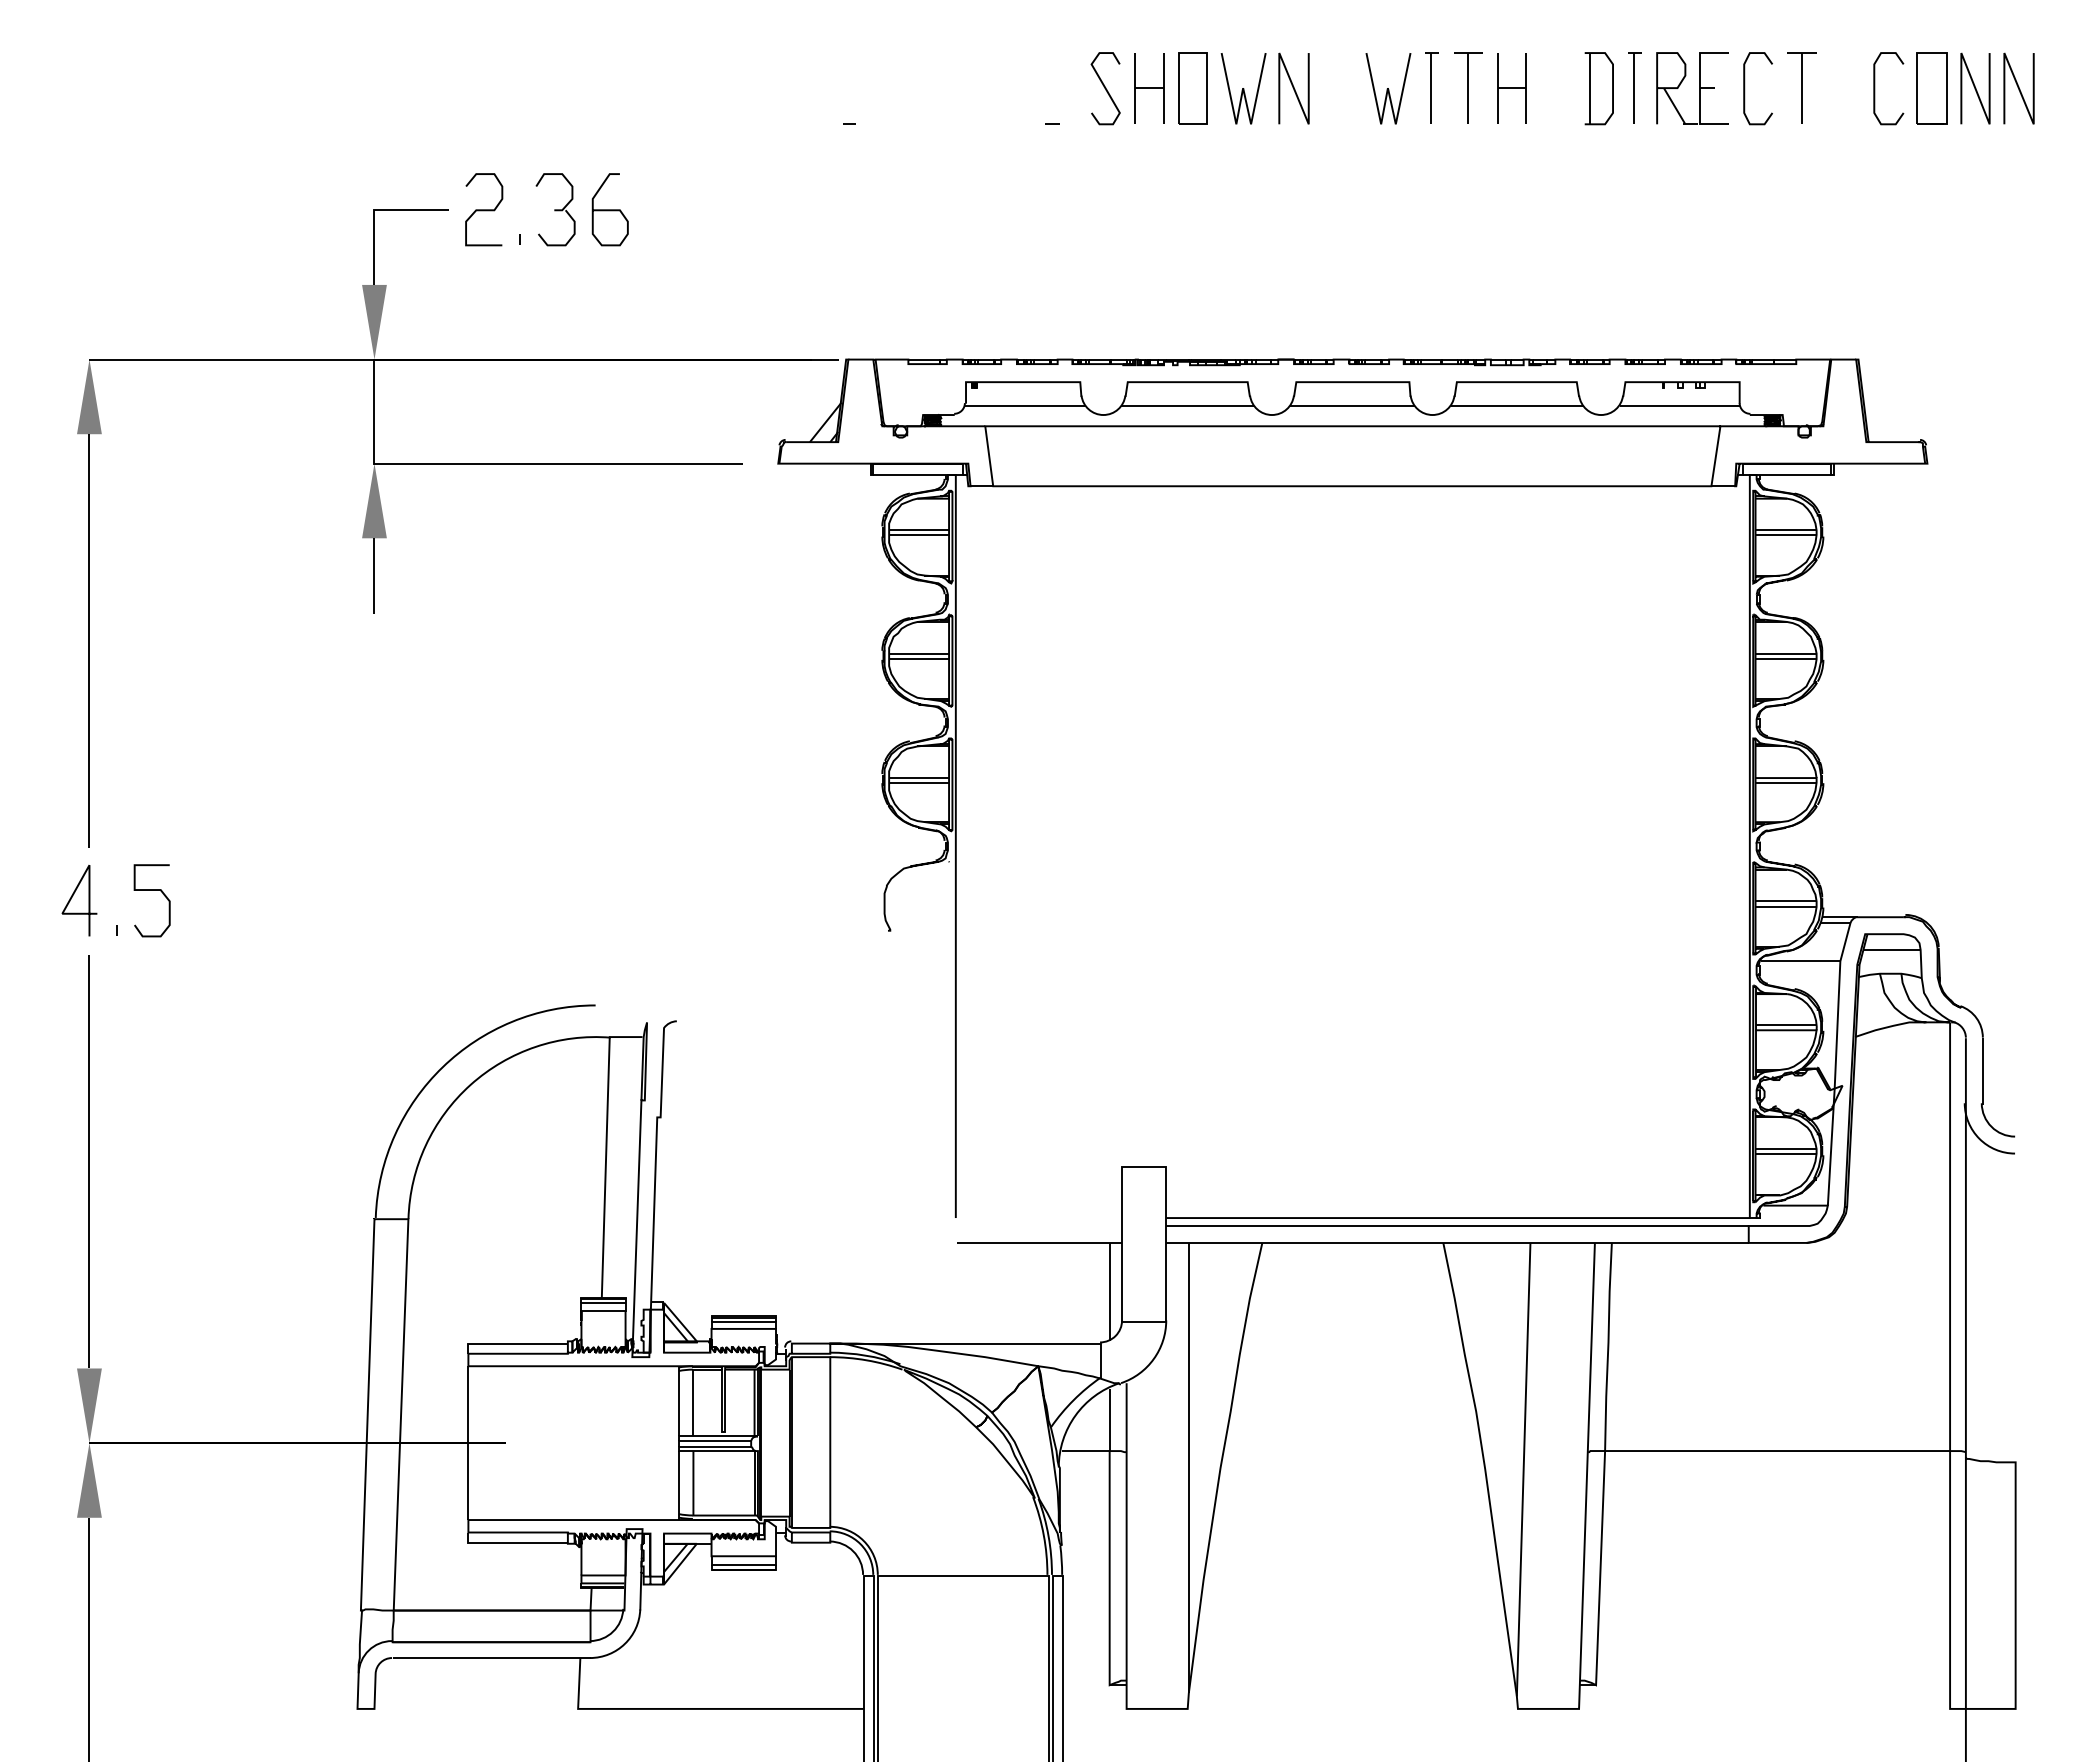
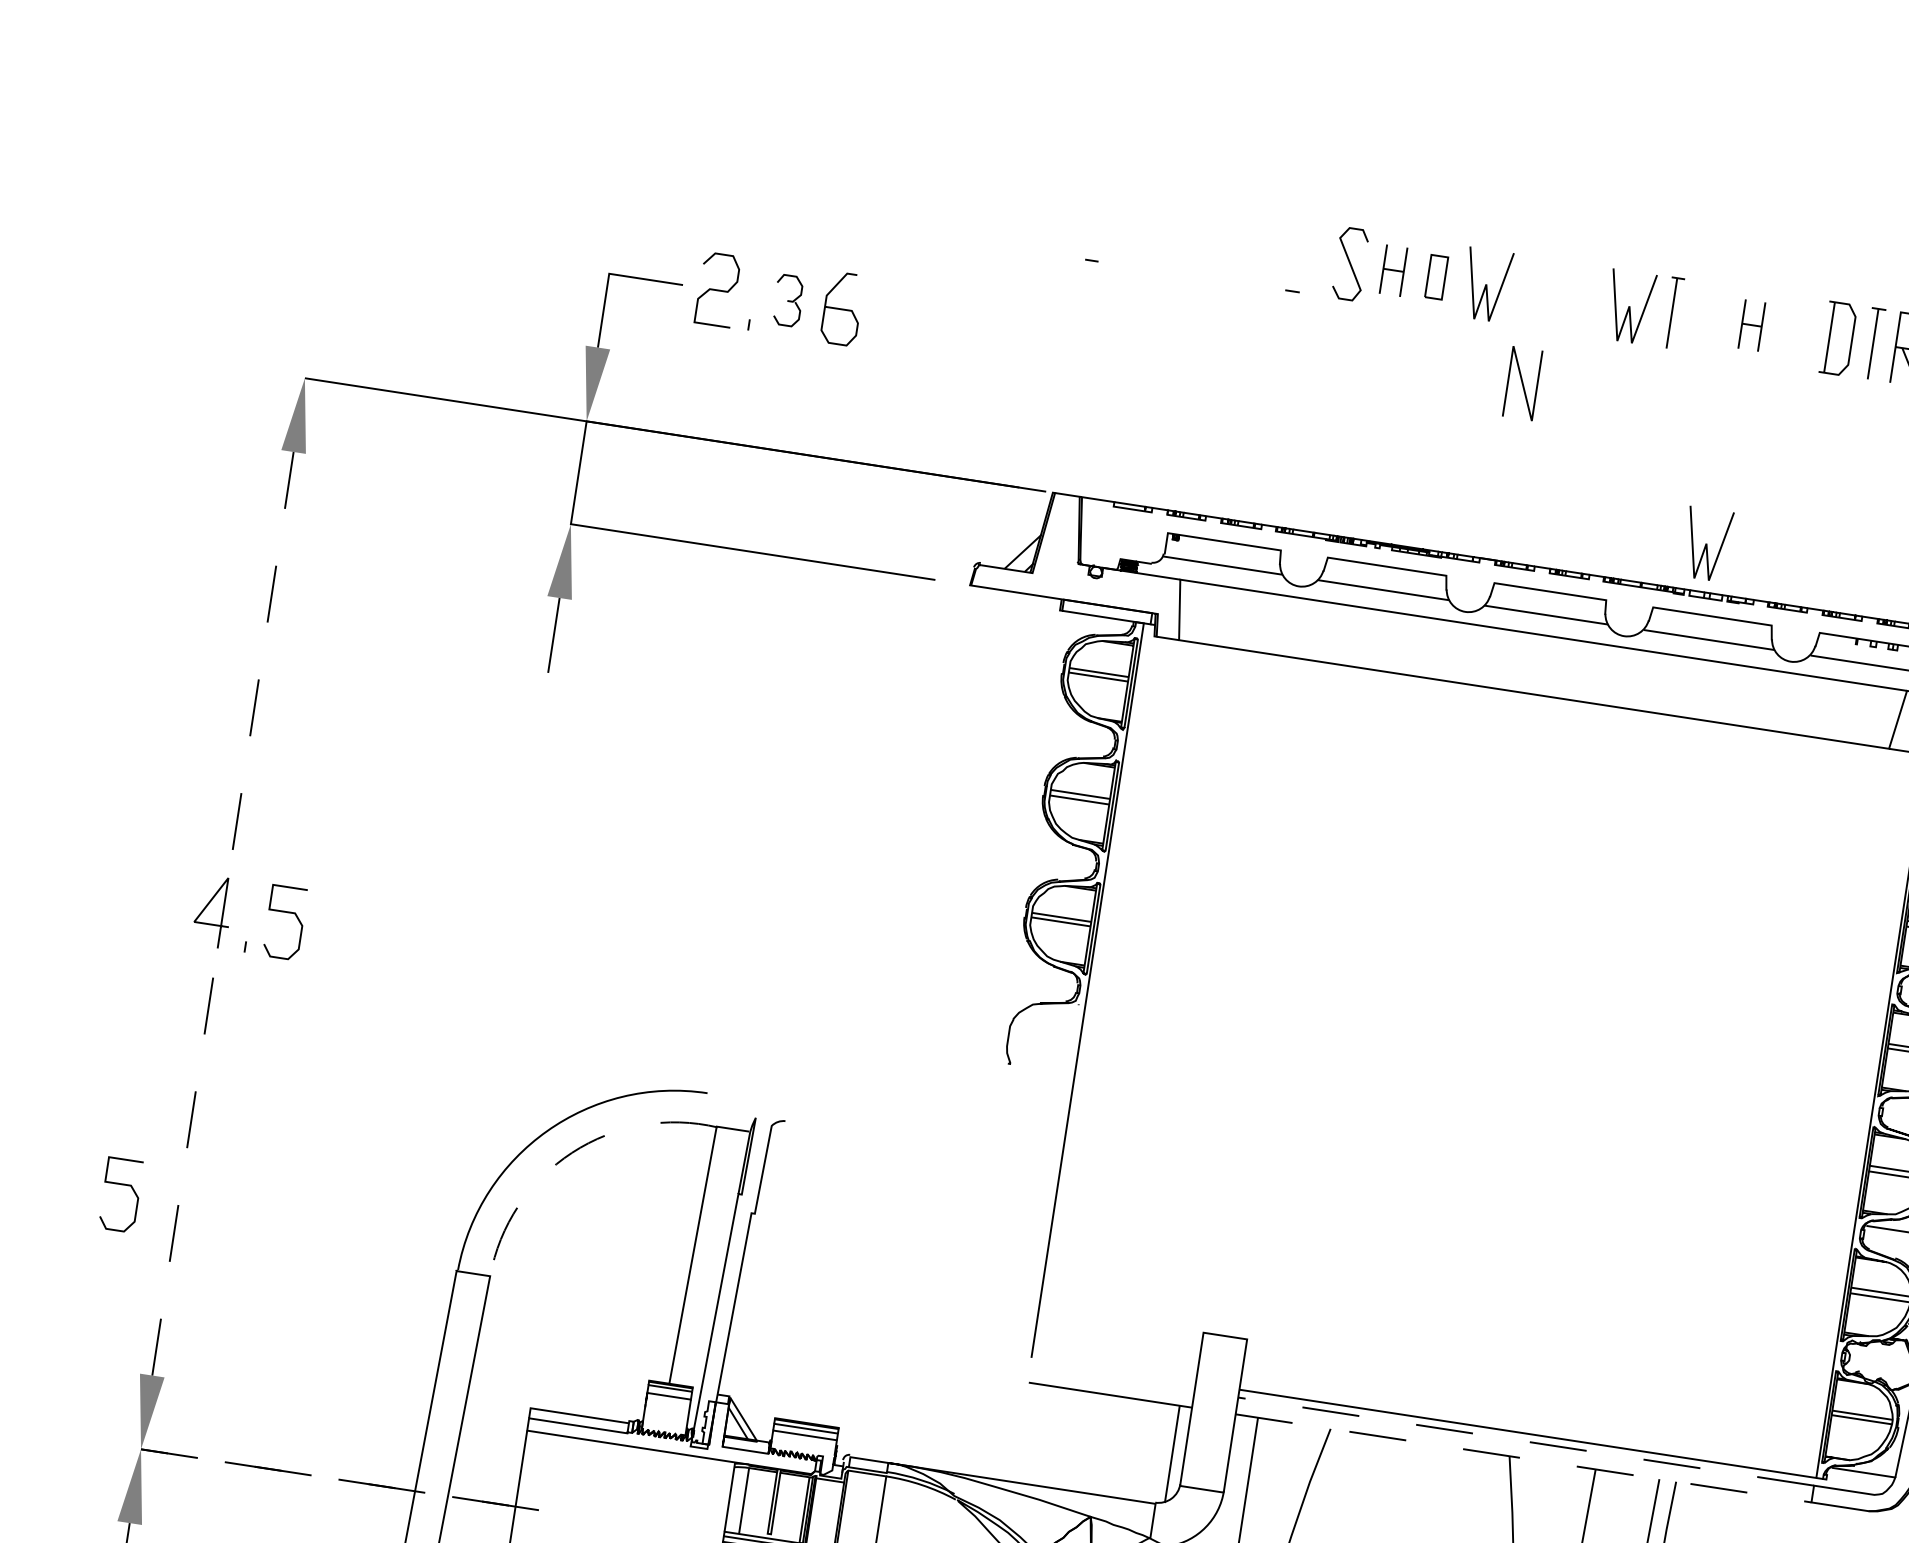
part: (1468, 87) -> (1709, 317), removed
part: (1149, 88) -> (1393, 270), size x0.7
part: (1192, 88) -> (1436, 277), size x0.6
line: (1293, 88) -> (1522, 383), moved
part: (1511, 88) -> (1751, 325), size x0.7
part: (555, 209) -> (788, 300), size x0.7
line: (1500, 311) -> (1706, 544), added
line: (89, 641) -> (262, 656), solid -> dashed
arc: (470, 1084) -> (571, 1152), solid -> dashed
line: (89, 1161) -> (183, 1170), solid -> dashed
curve: (30, 1184) -> (121, 1184), added
line: (1457, 1225) -> (1526, 1441), solid -> dashed
line: (1457, 1242) -> (1523, 1457), solid -> dashed
line: (505, 1443) -> (552, 1512), solid -> dashed

